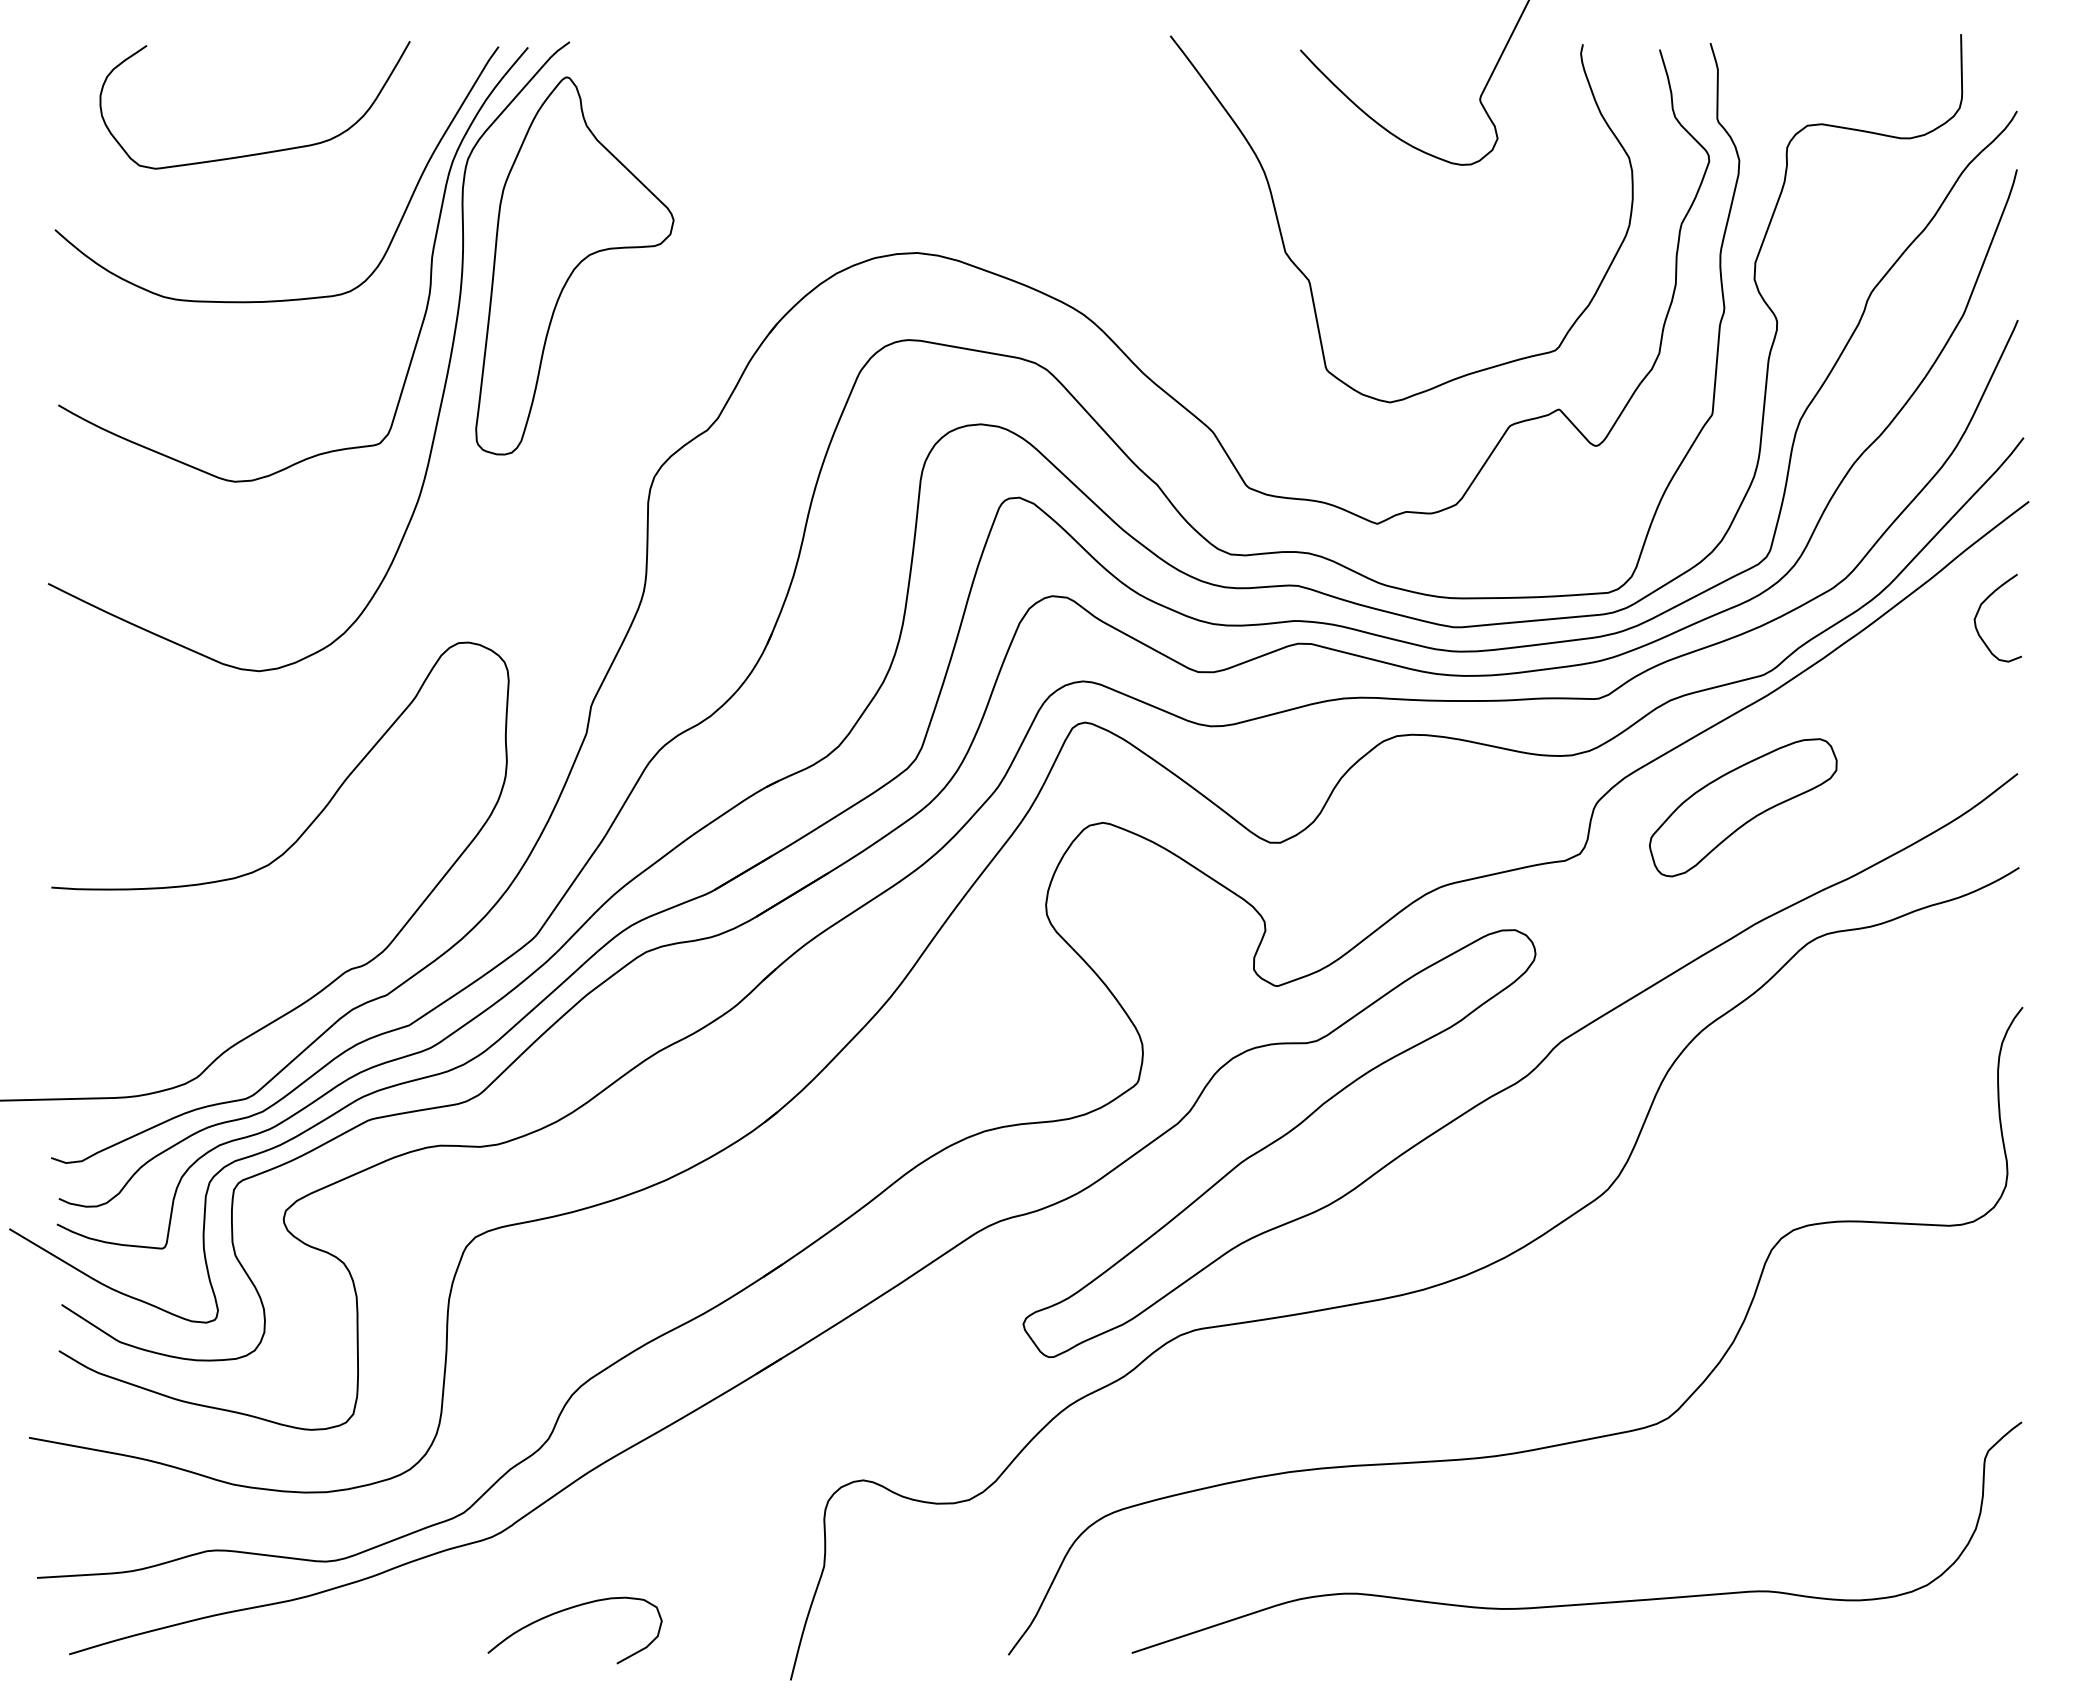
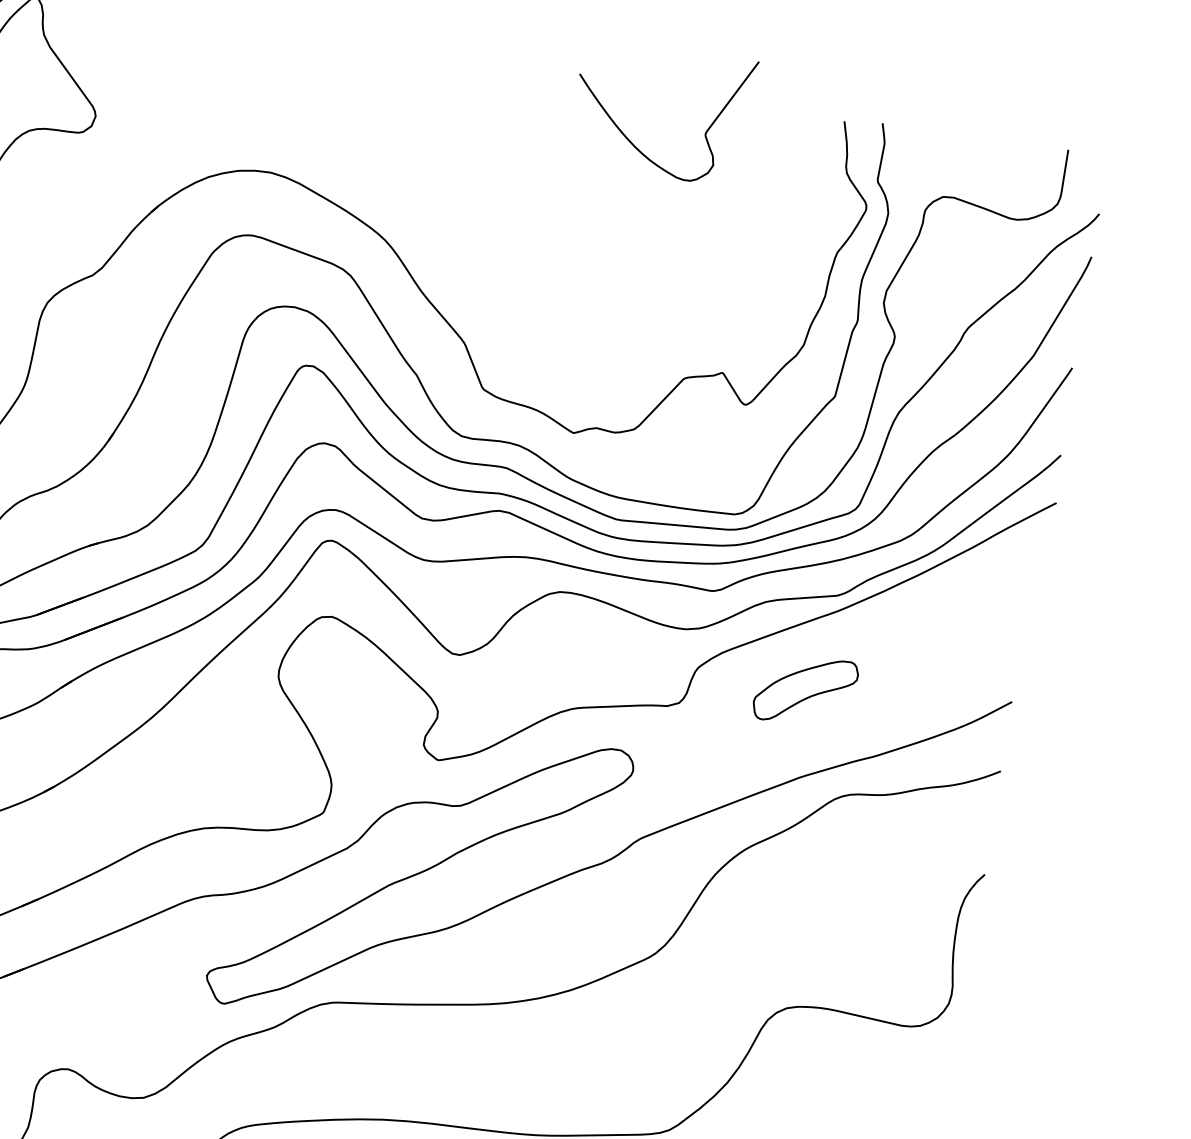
curve: (1309, 279) -> (556, 244), removed
curve: (1979, 611) -> (1005, 577), removed
part: (1743, 807) -> (805, 690), size x0.7

